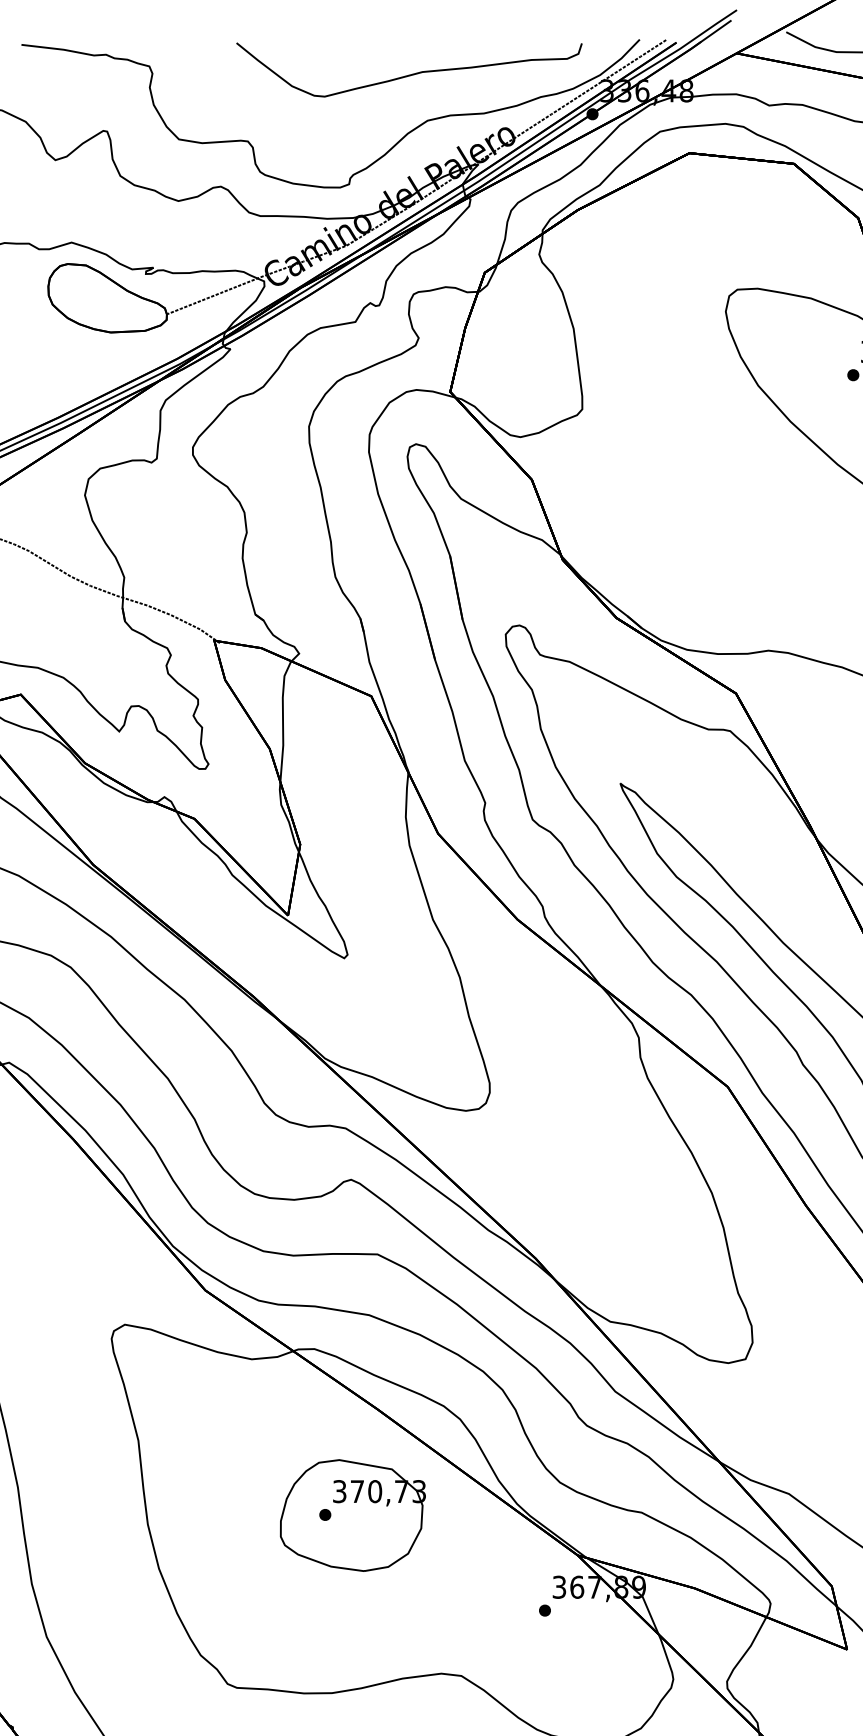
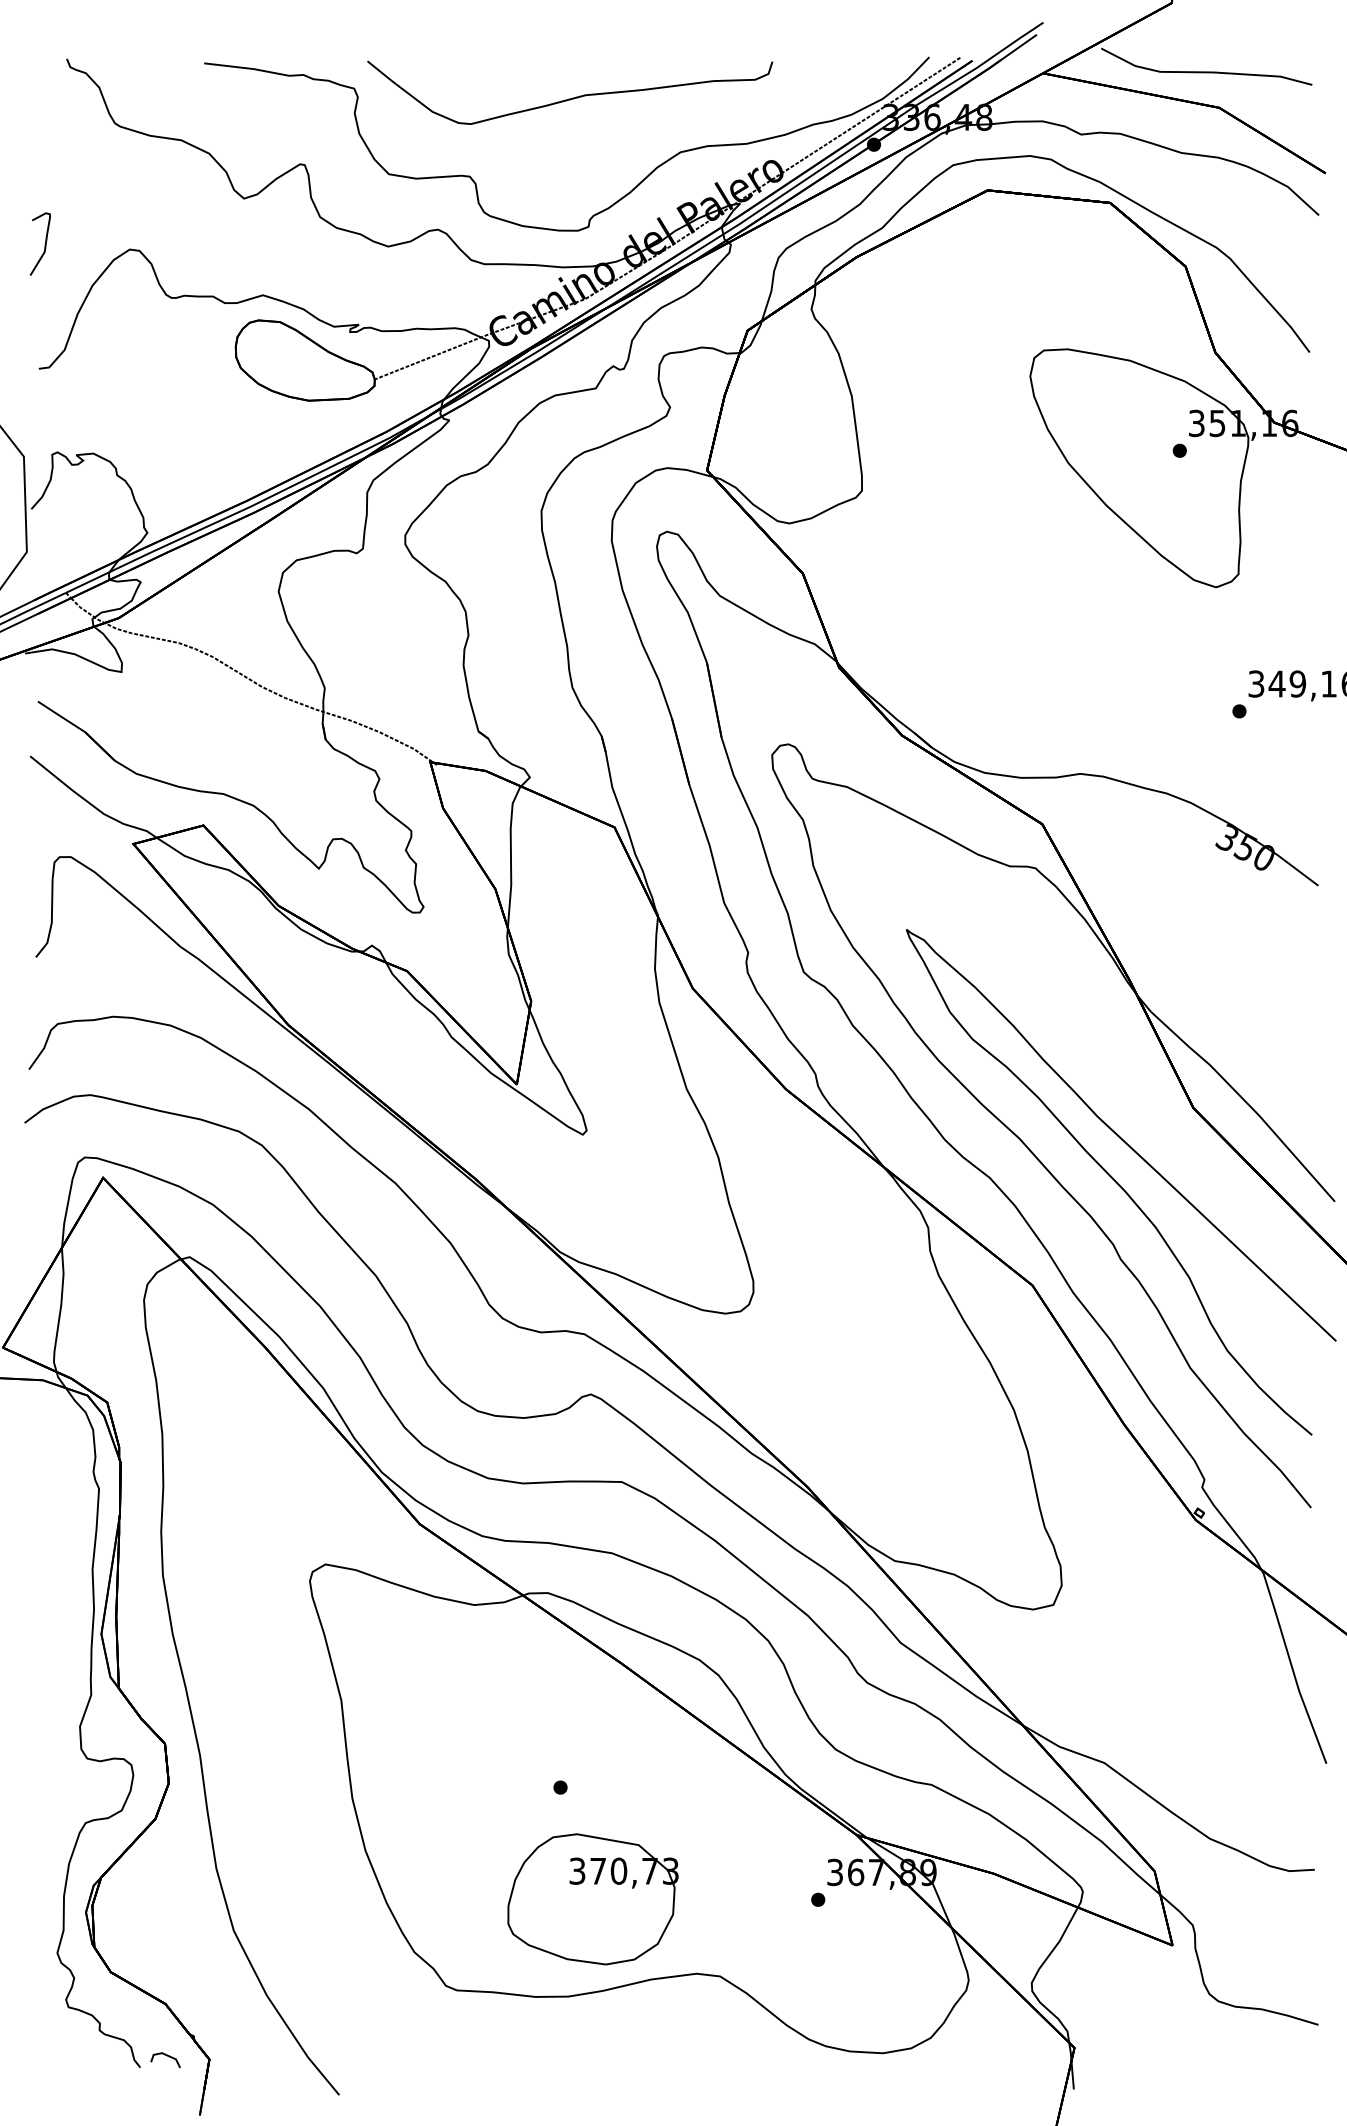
curve: (411, 73) -> (572, 97), moved
part: (352, 1515) -> (592, 1899), moved

